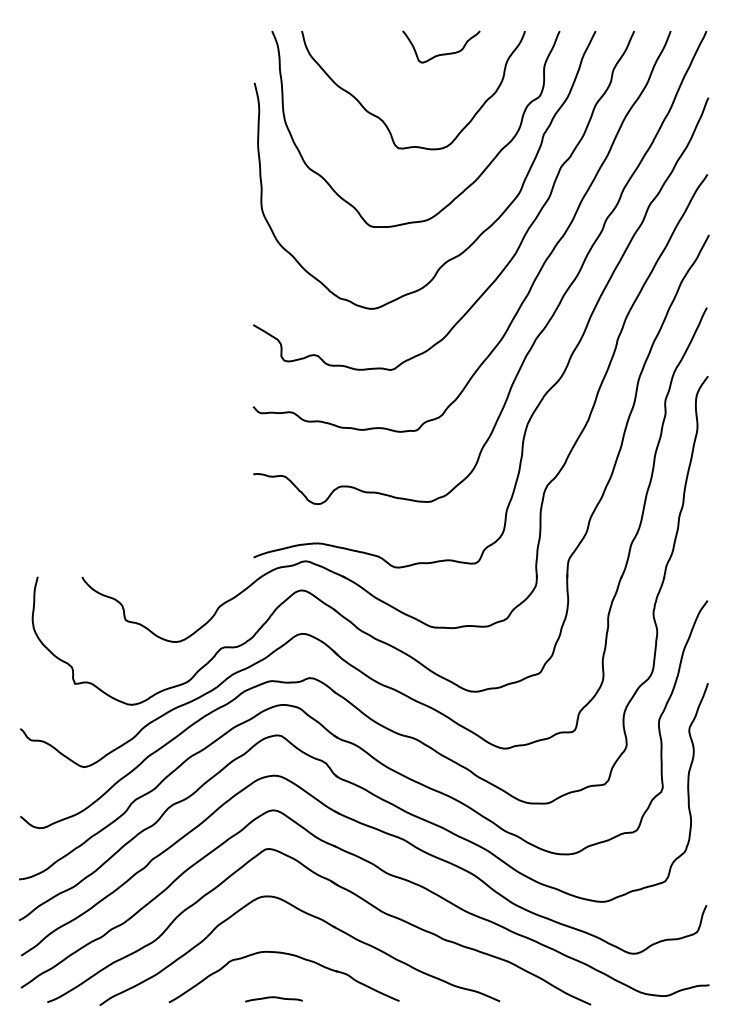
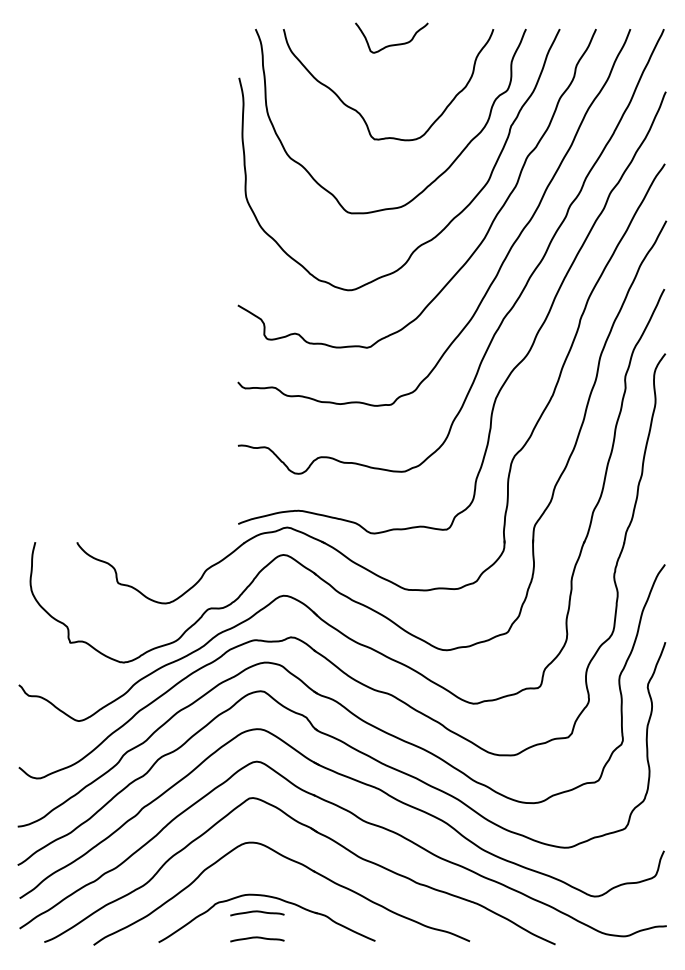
curve: (441, 53) -> (391, 44), moved
curve: (274, 970) -> (257, 912), added

